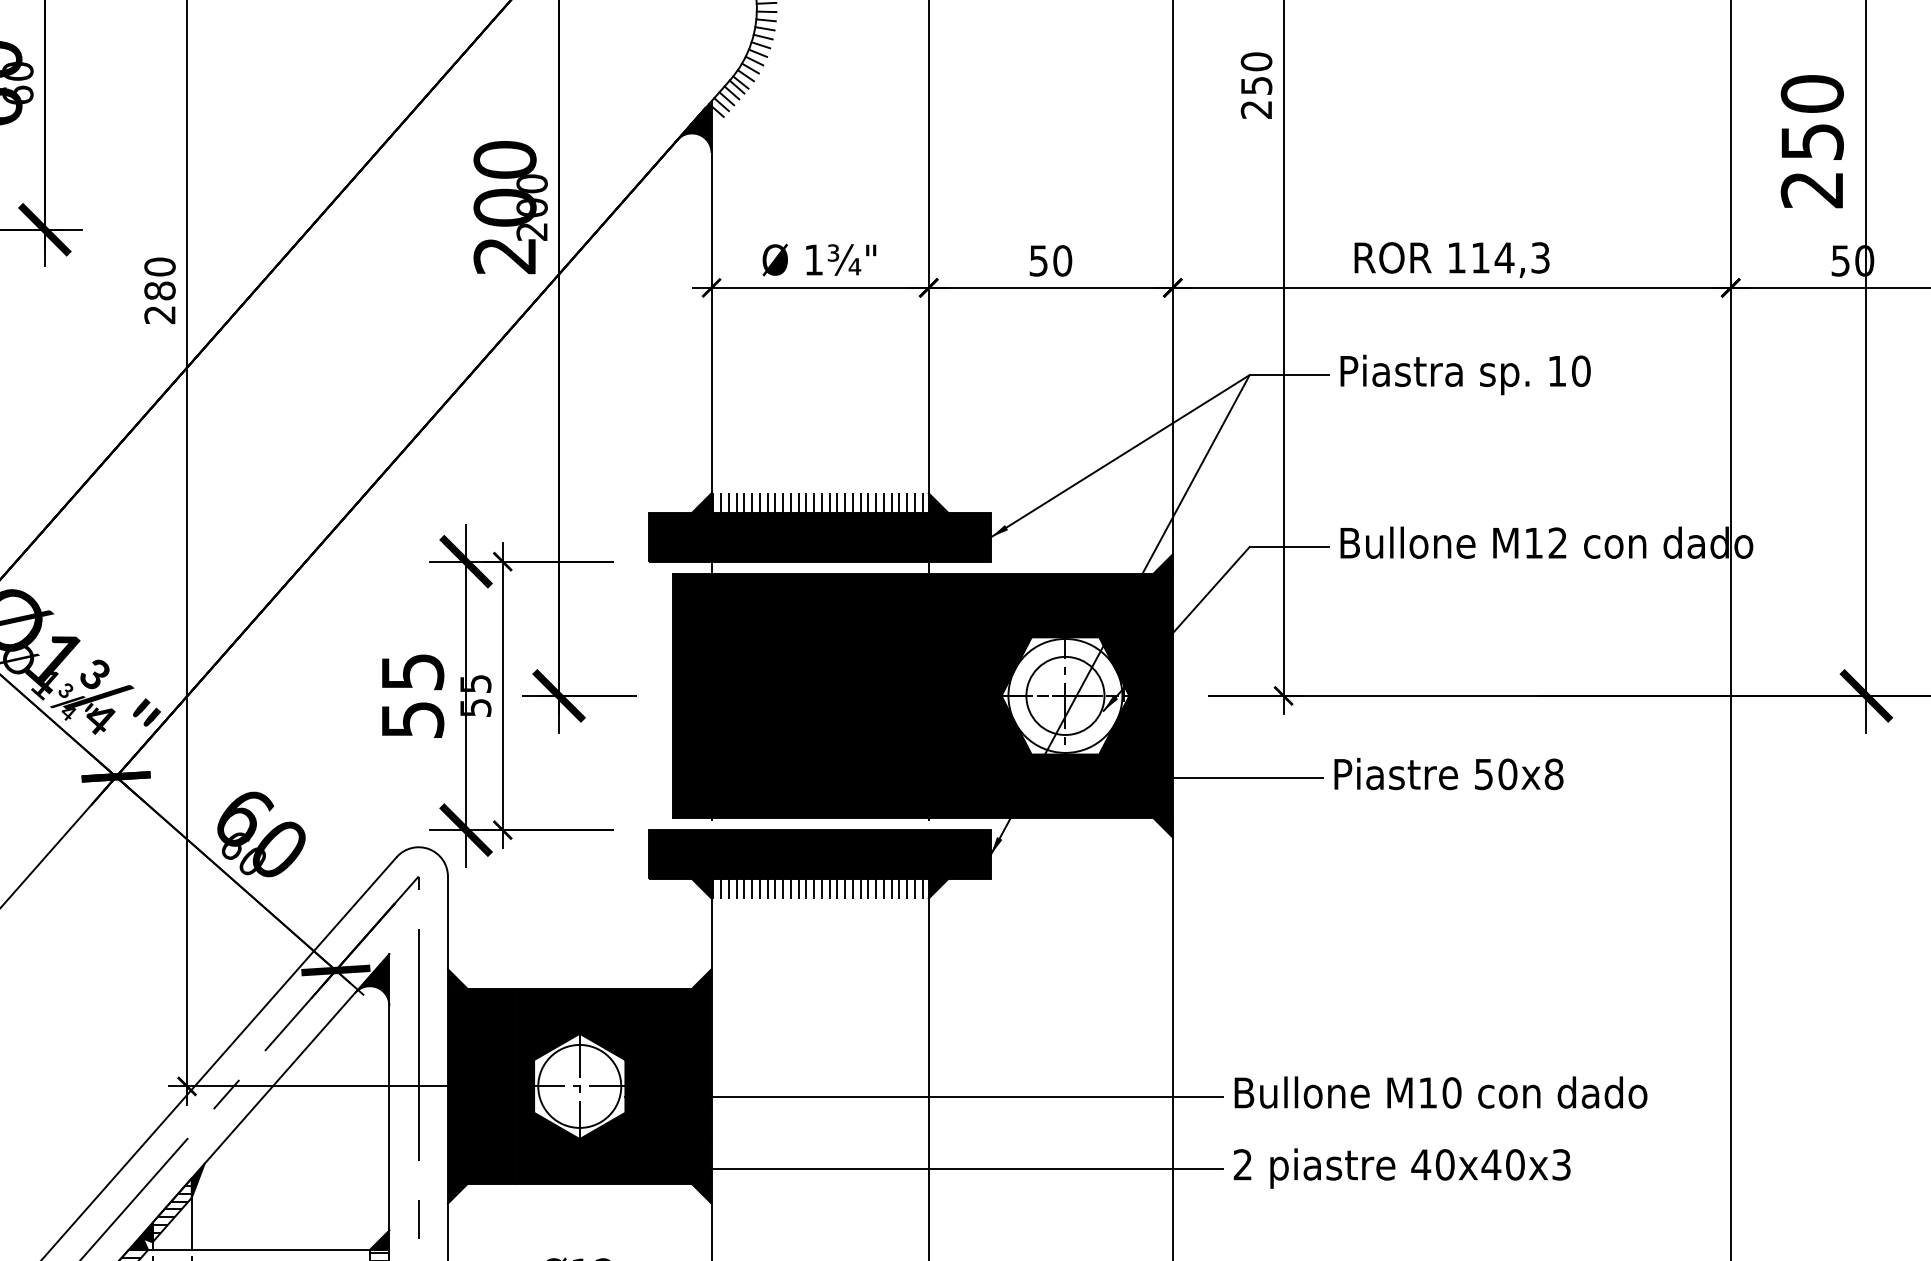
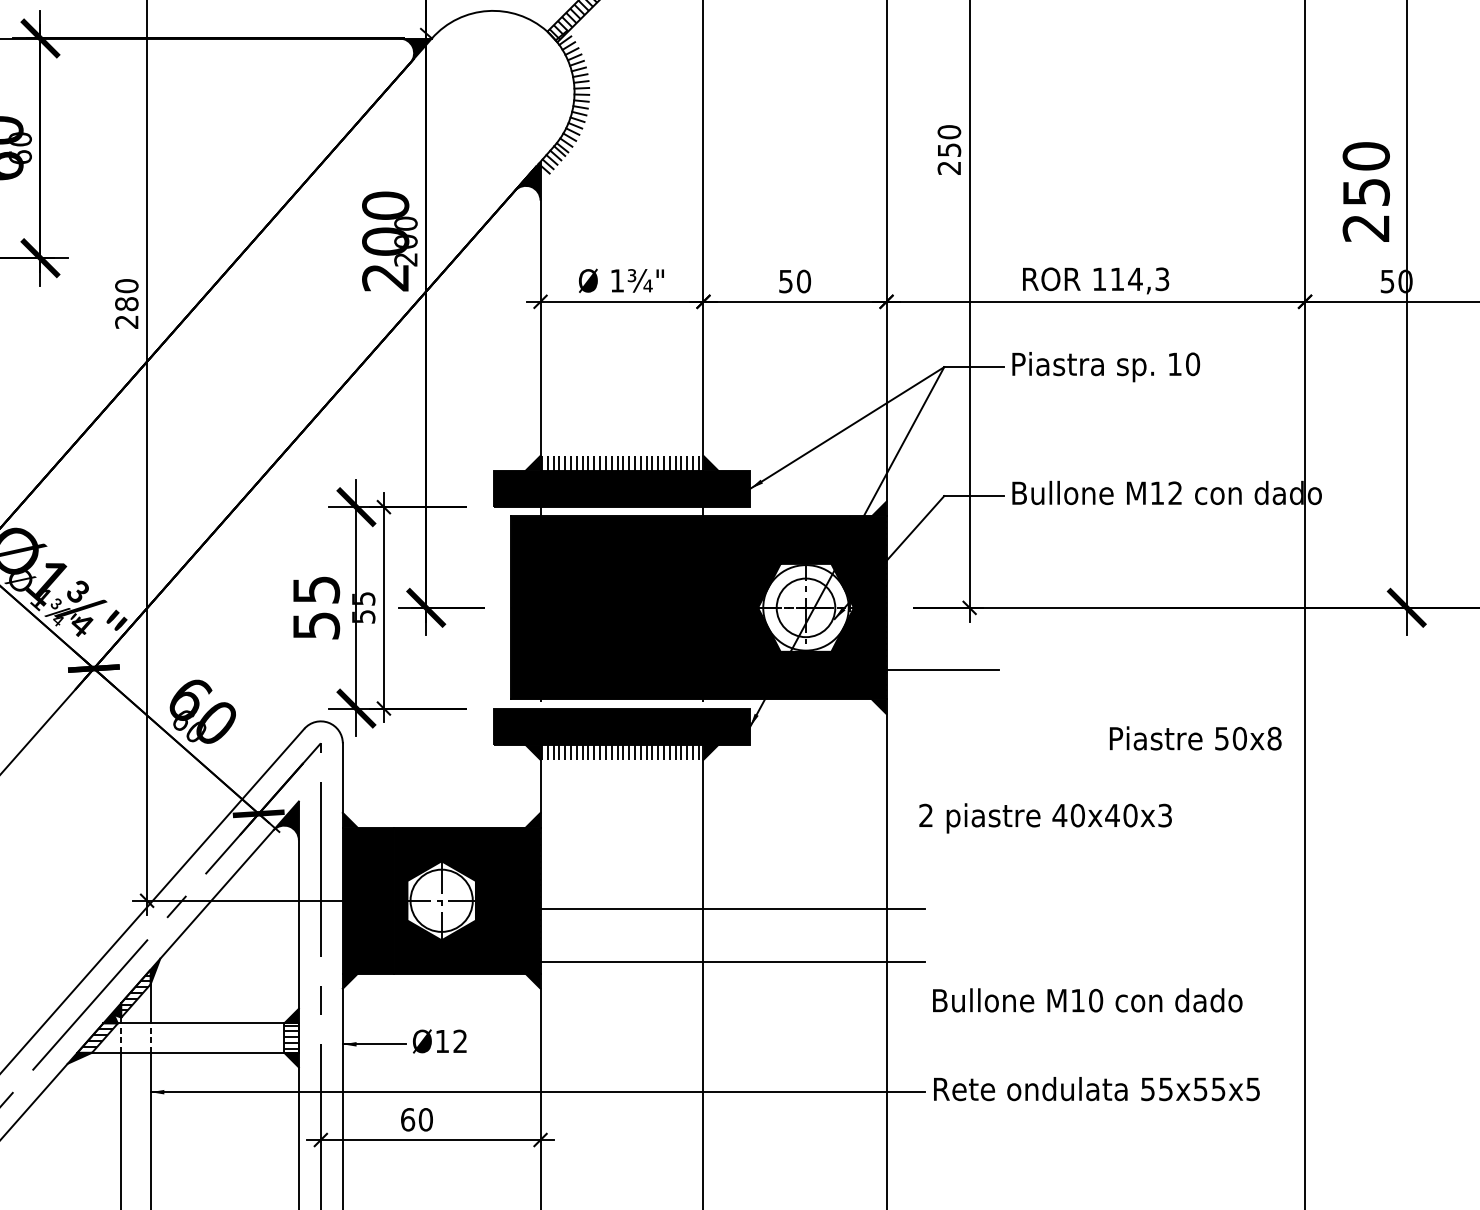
text: (1448, 774) -> (1195, 738), moved
text: (1440, 1092) -> (1087, 1000), moved
text: (1402, 1168) -> (1045, 818), moved

